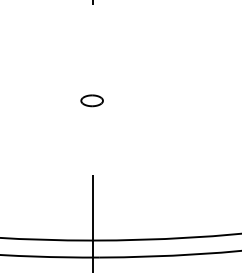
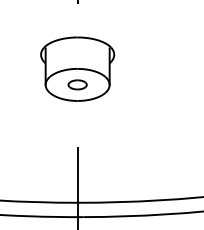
part: (91, 81) -> (77, 68), added

